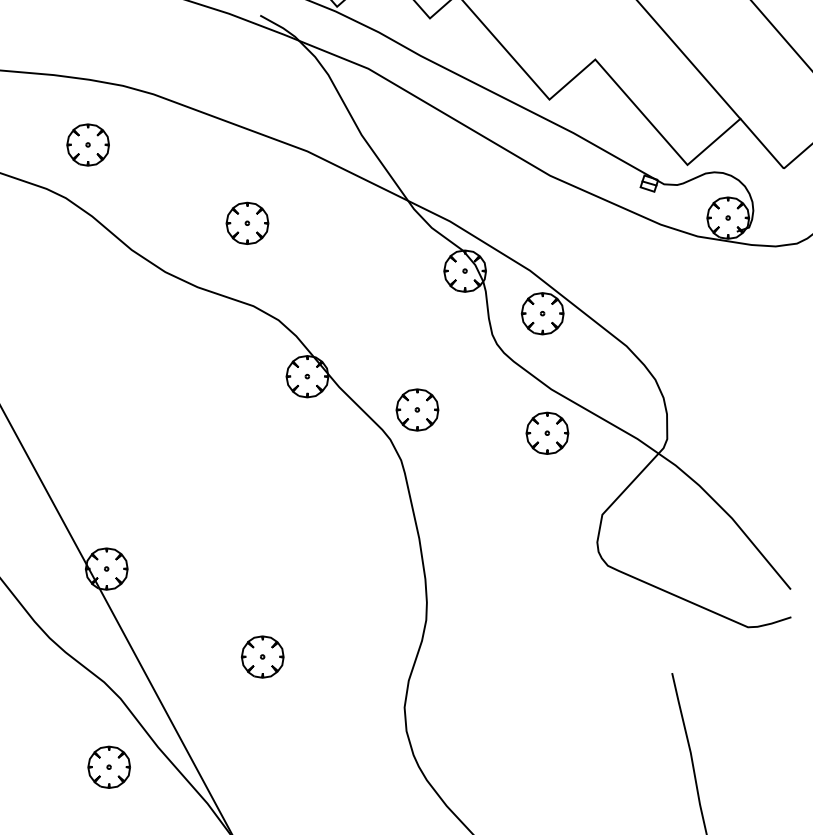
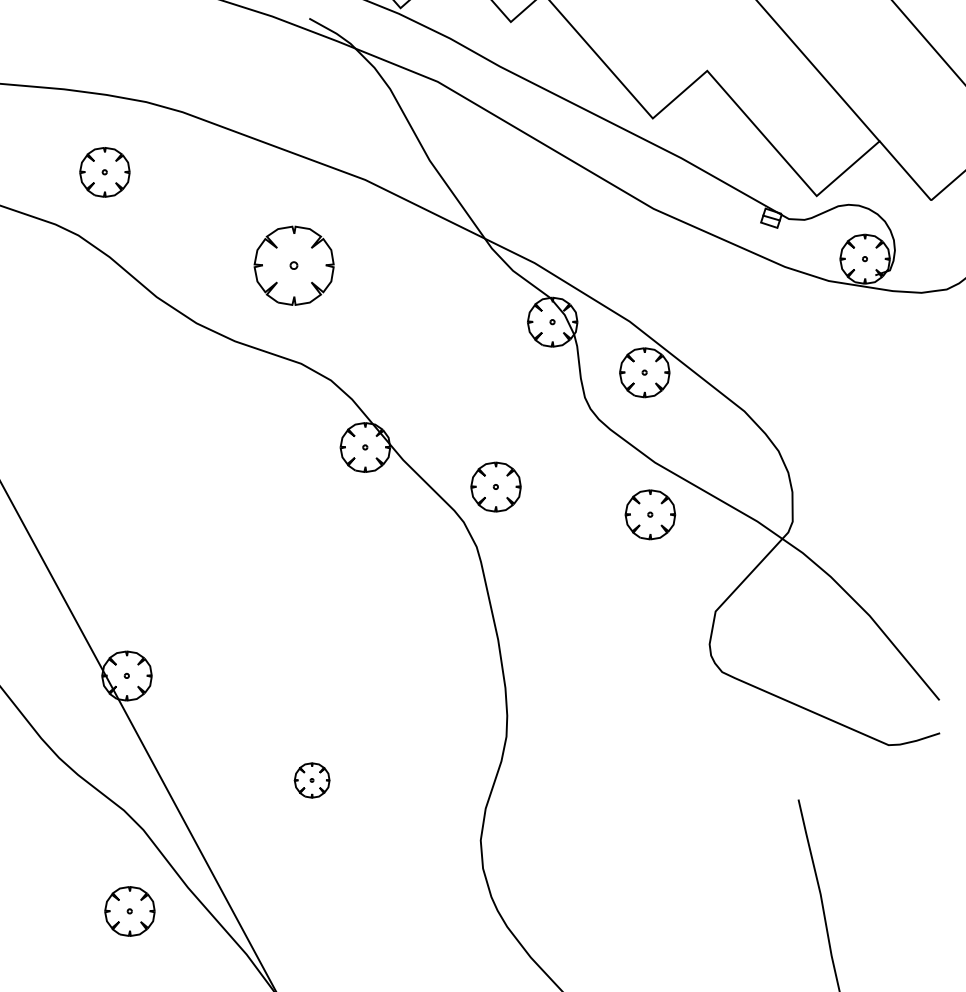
part: (247, 222) -> (294, 264), size x1.6
part: (262, 656) -> (311, 779), size x0.7

